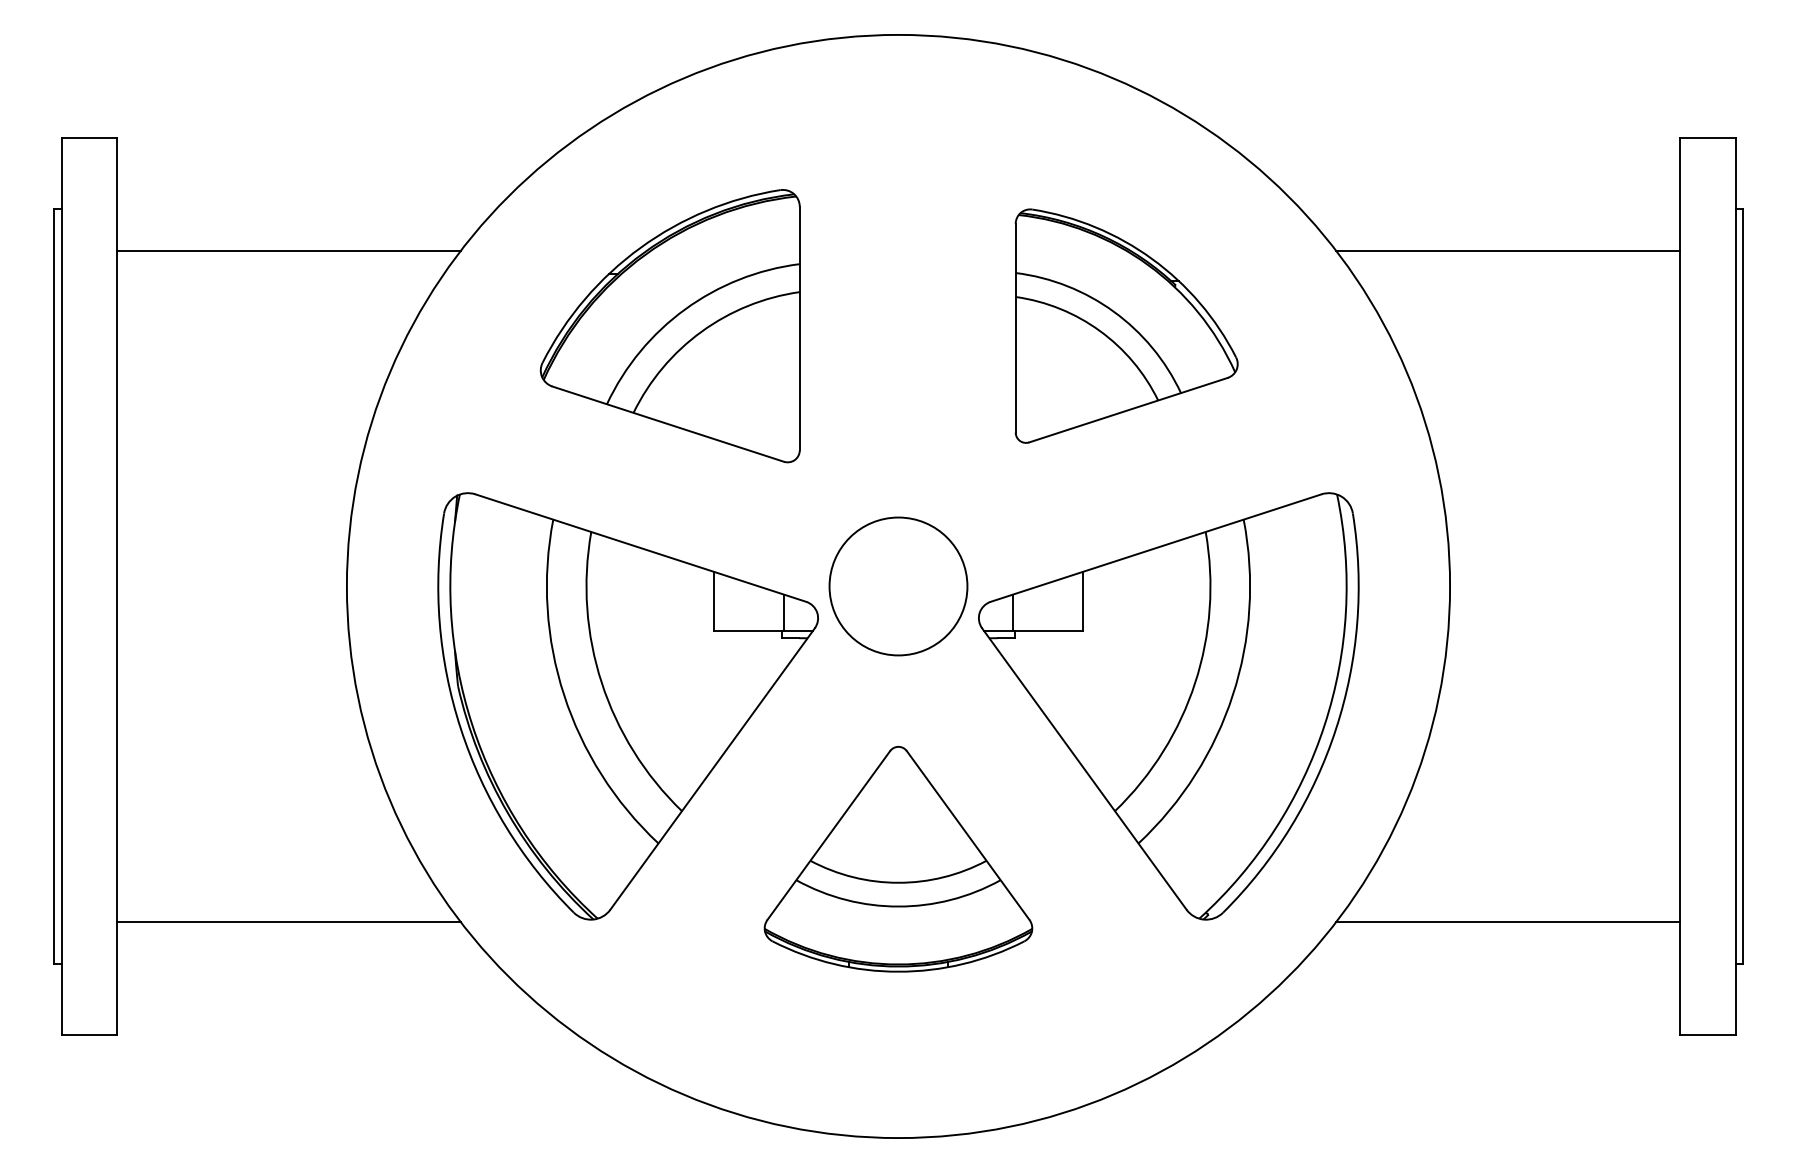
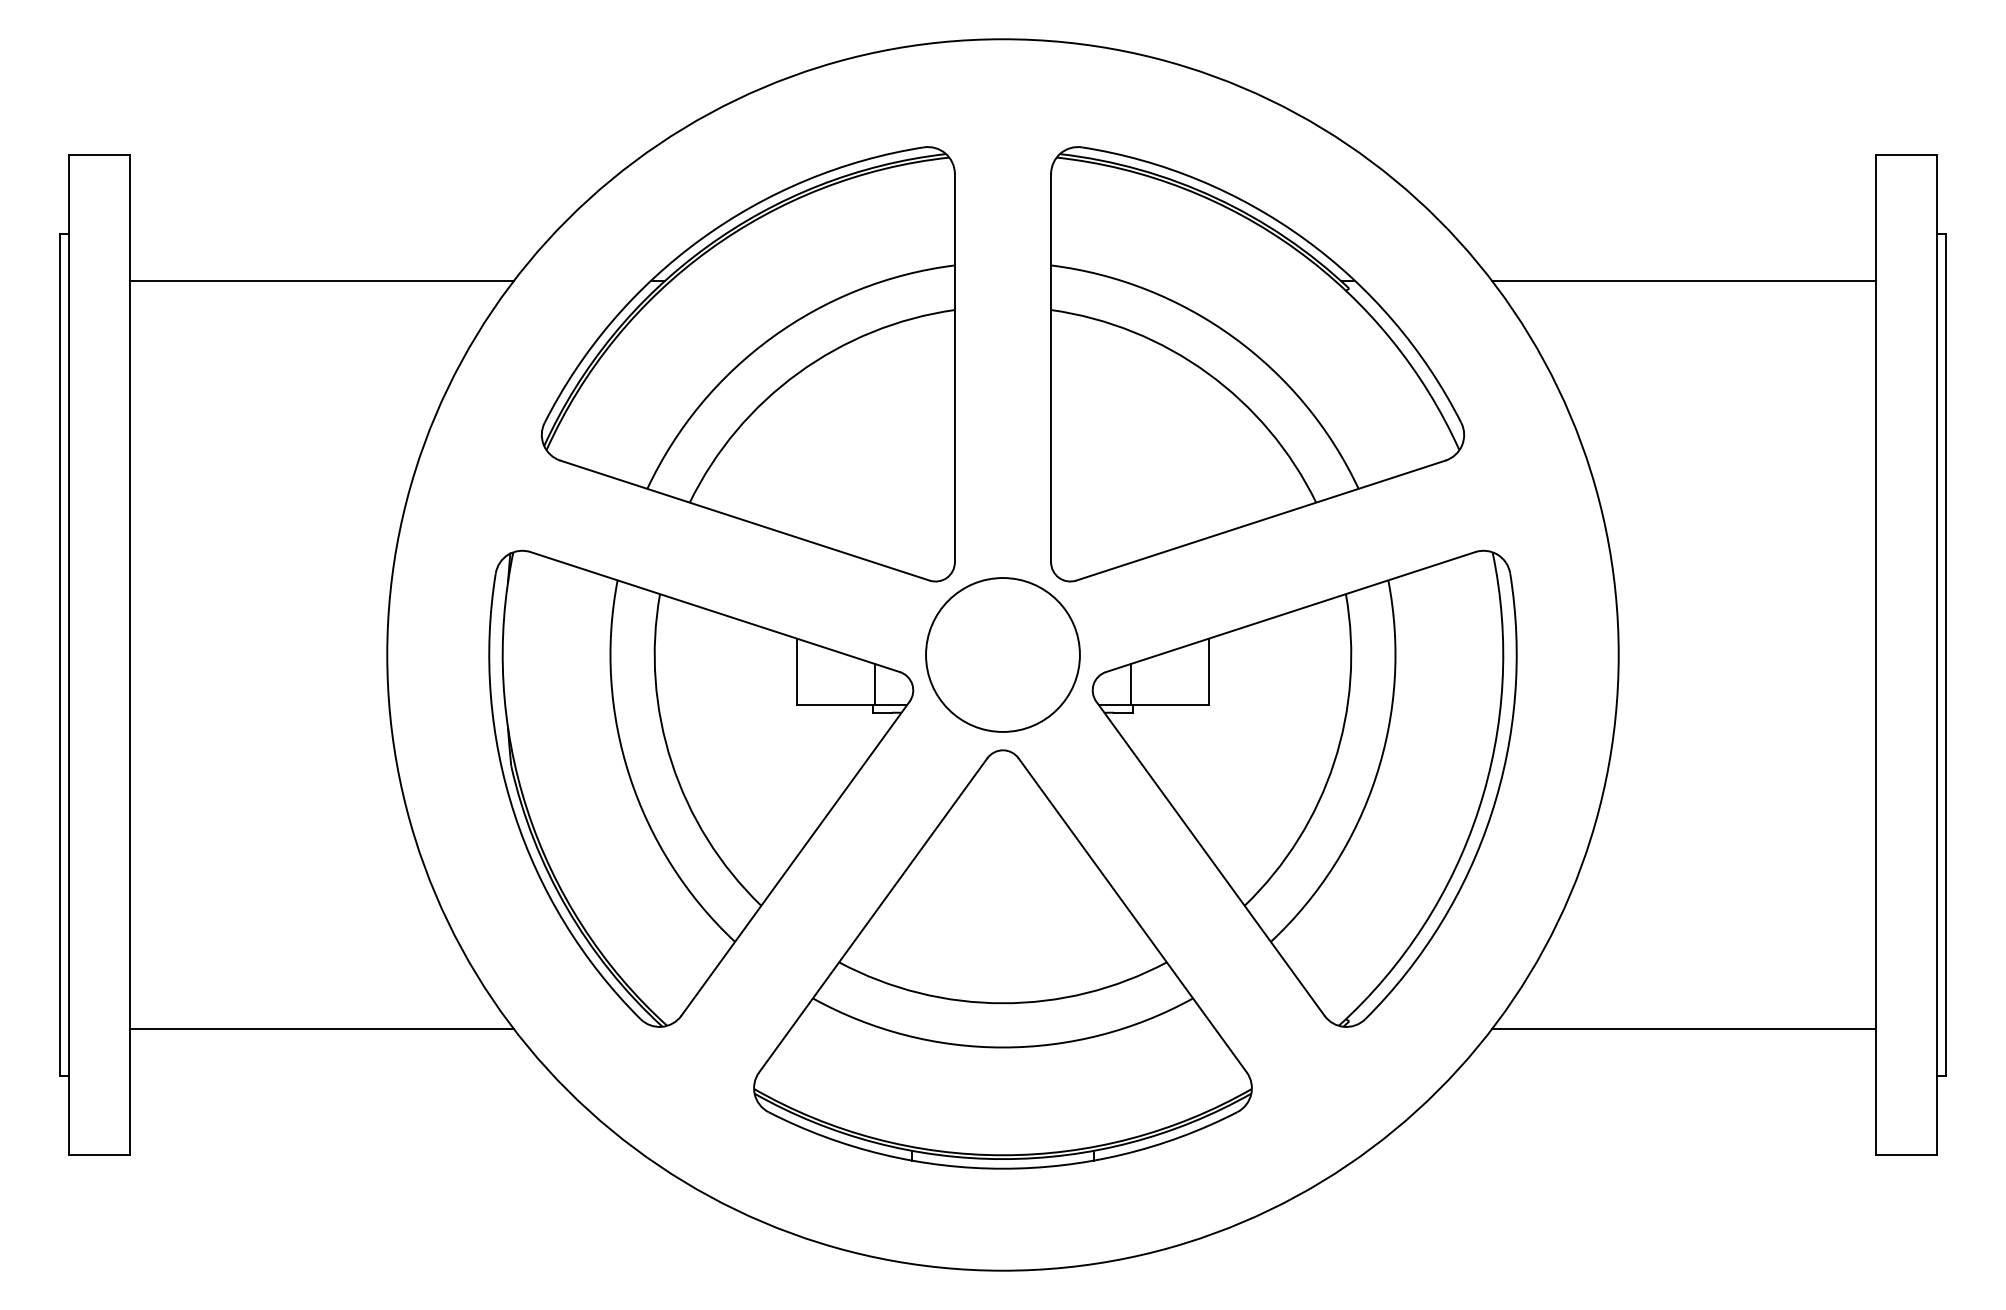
part: (669, 326) -> (747, 364), size x1.43
part: (1126, 326) -> (1257, 364), size x1.67
part: (898, 859) -> (1002, 959), size x1.67

